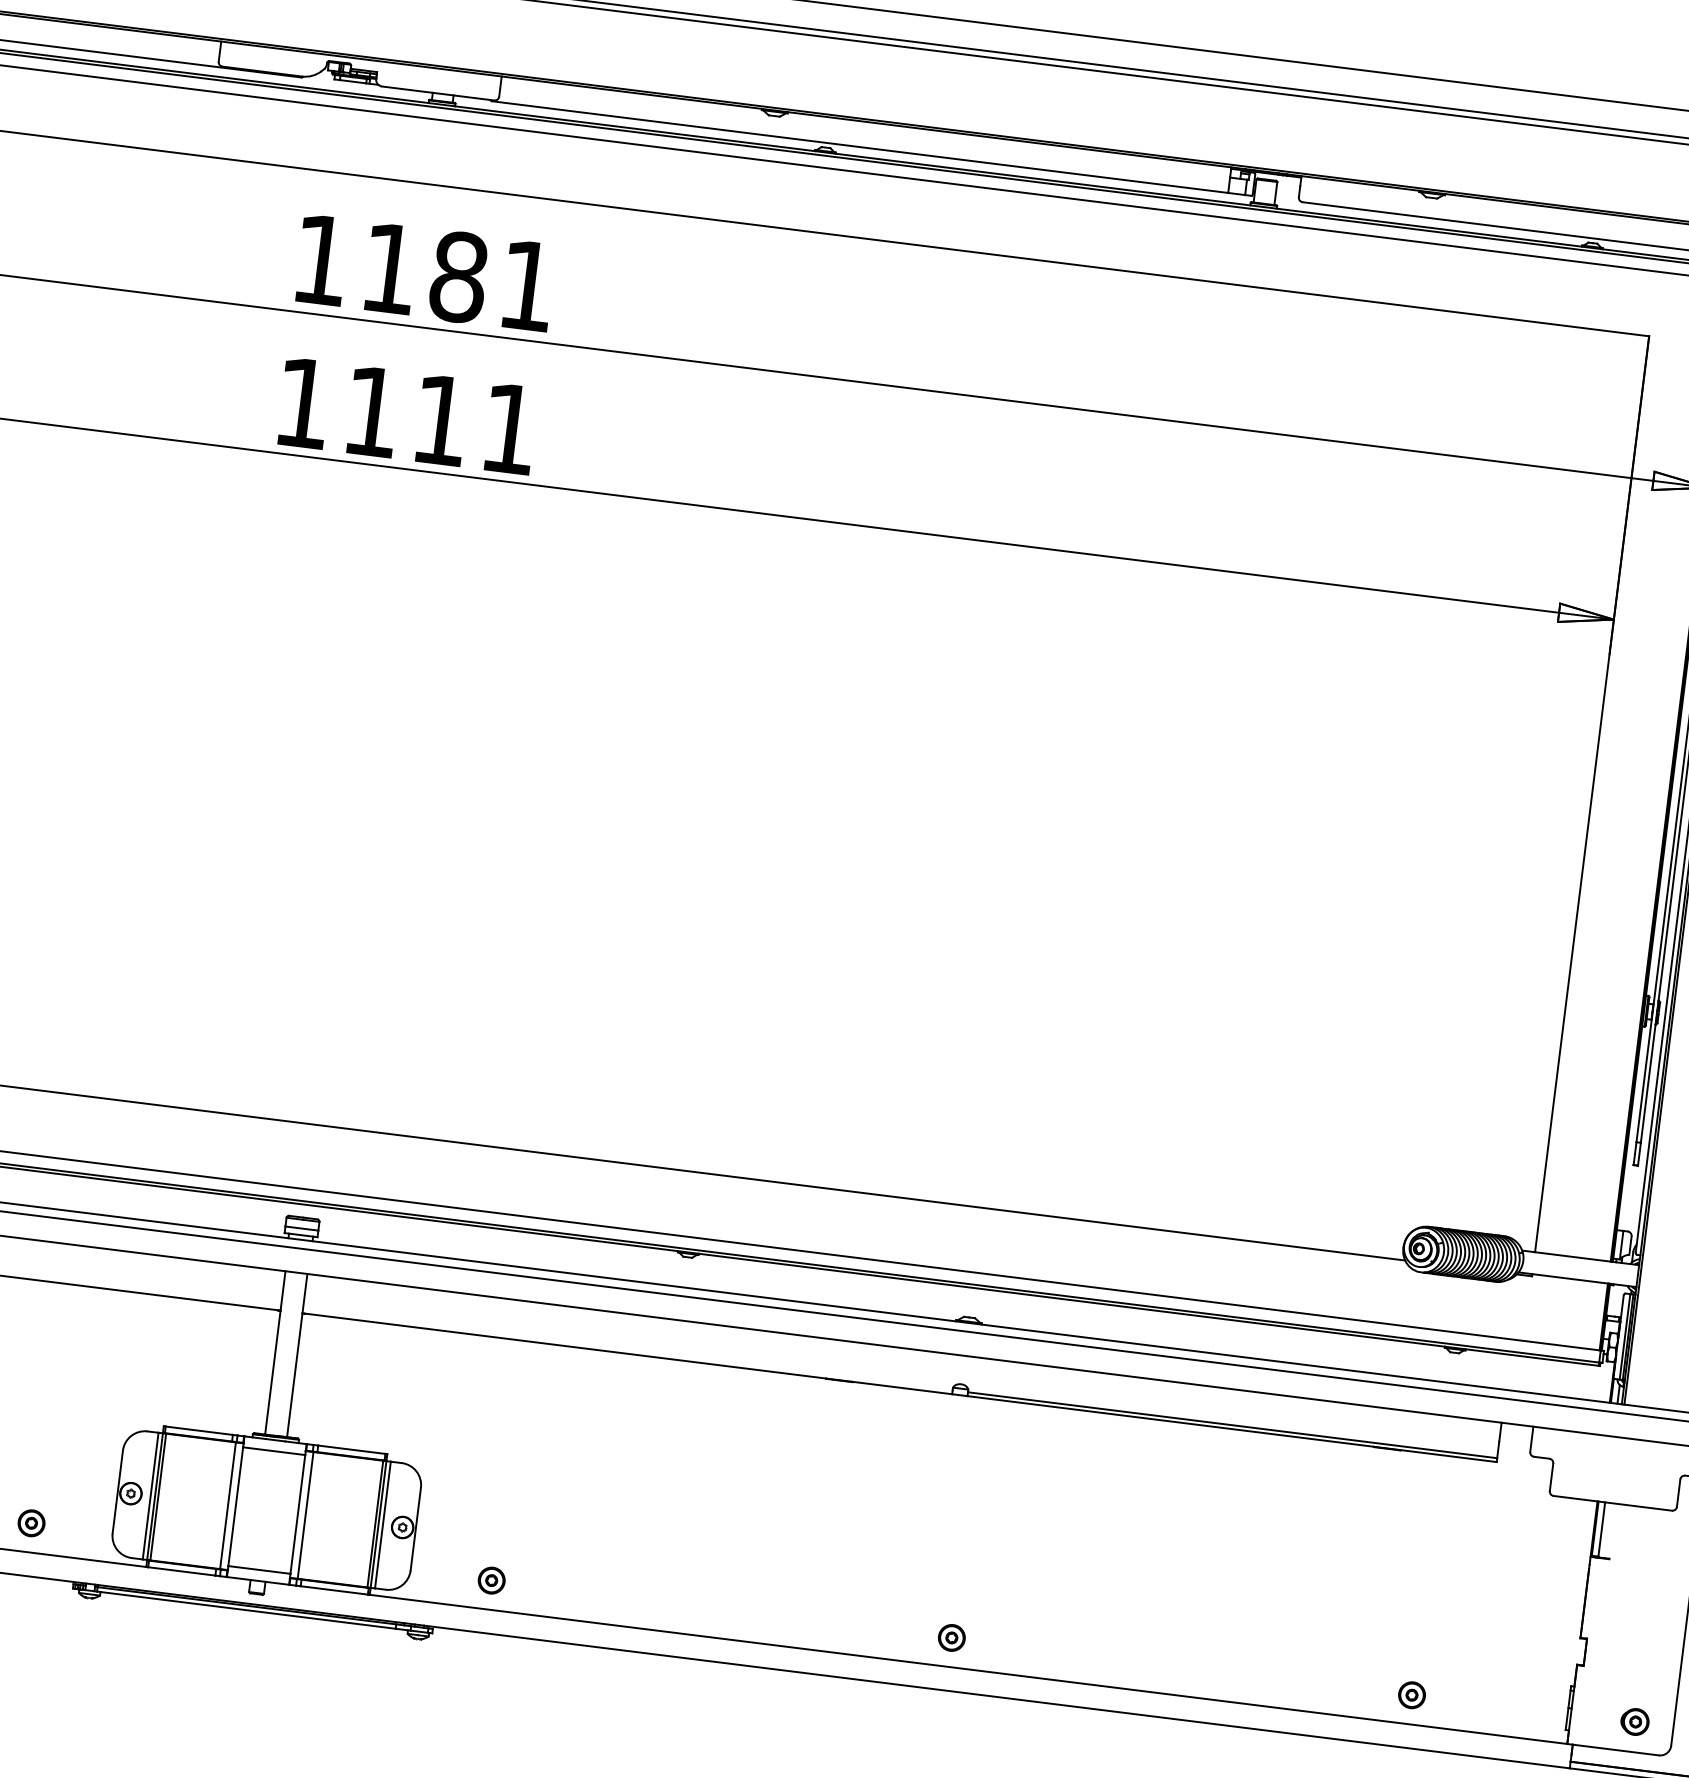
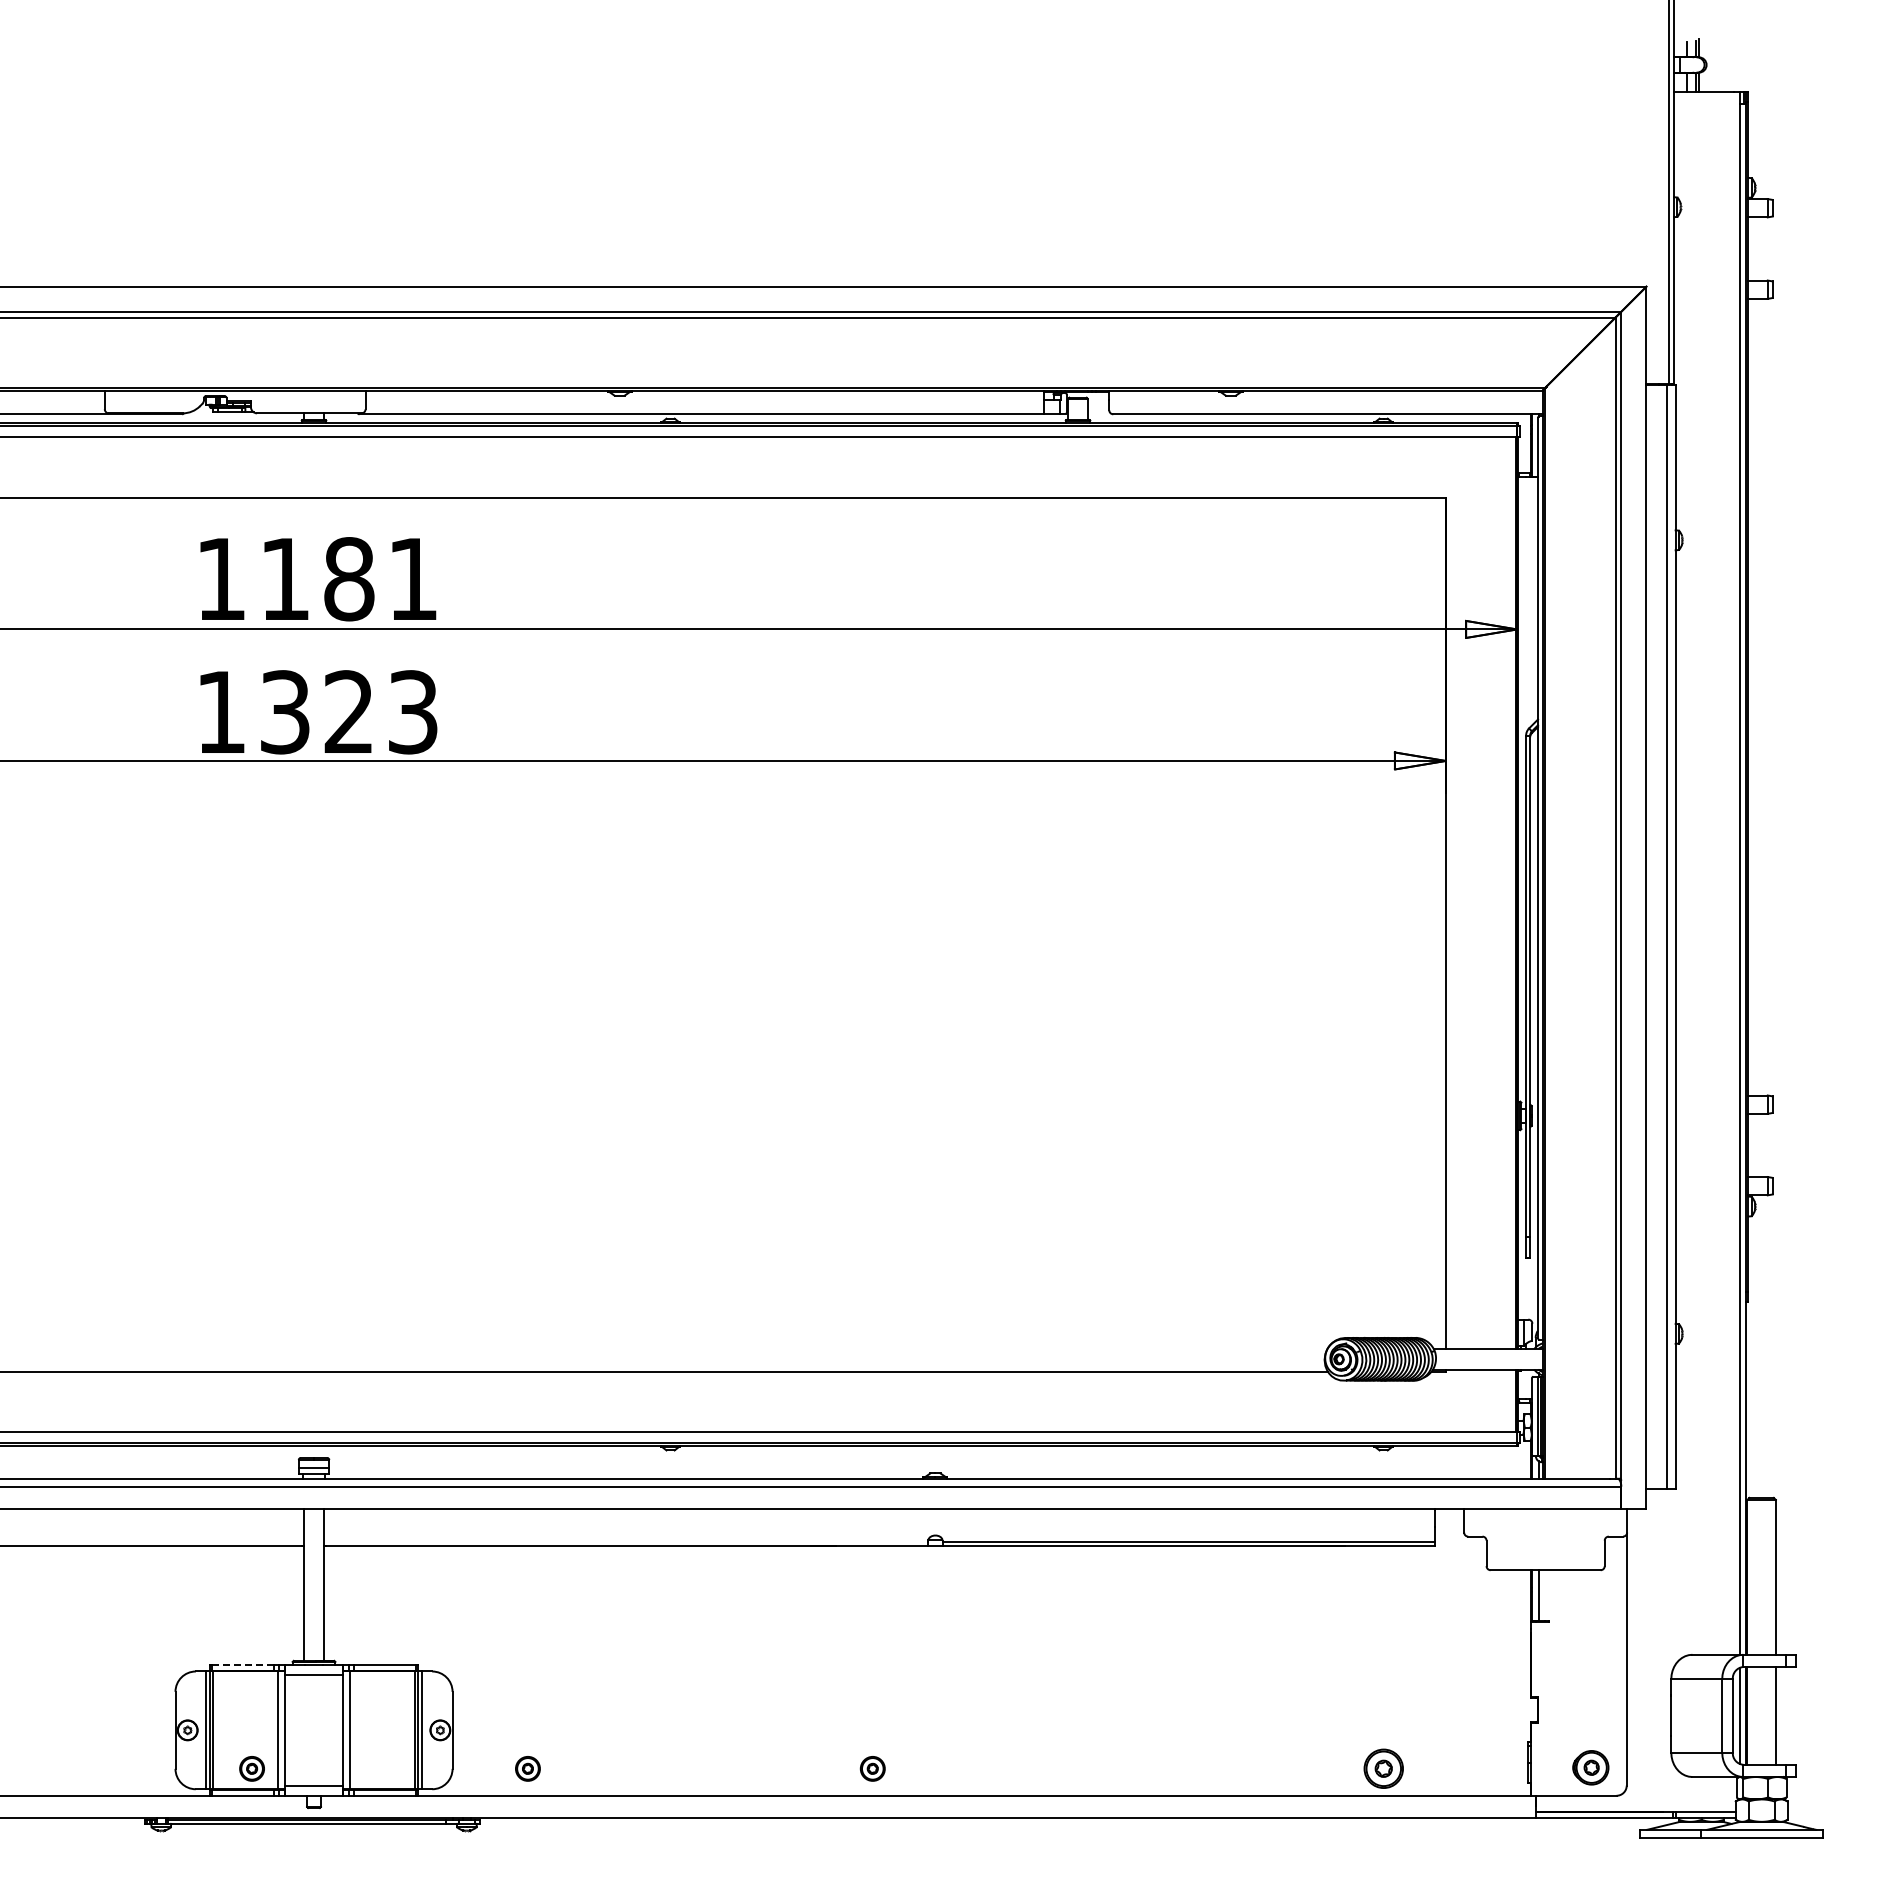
text: (441, 420) -> (349, 712), 1111 -> 1323
line: (199, 1430) -> (243, 1664), solid -> dashed
part: (30, 1522) -> (251, 1768), moved
part: (951, 1637) -> (872, 1768), moved
part: (1411, 1694) -> (1383, 1768), size x1.6
part: (1634, 1721) -> (1590, 1767), size x1.4

